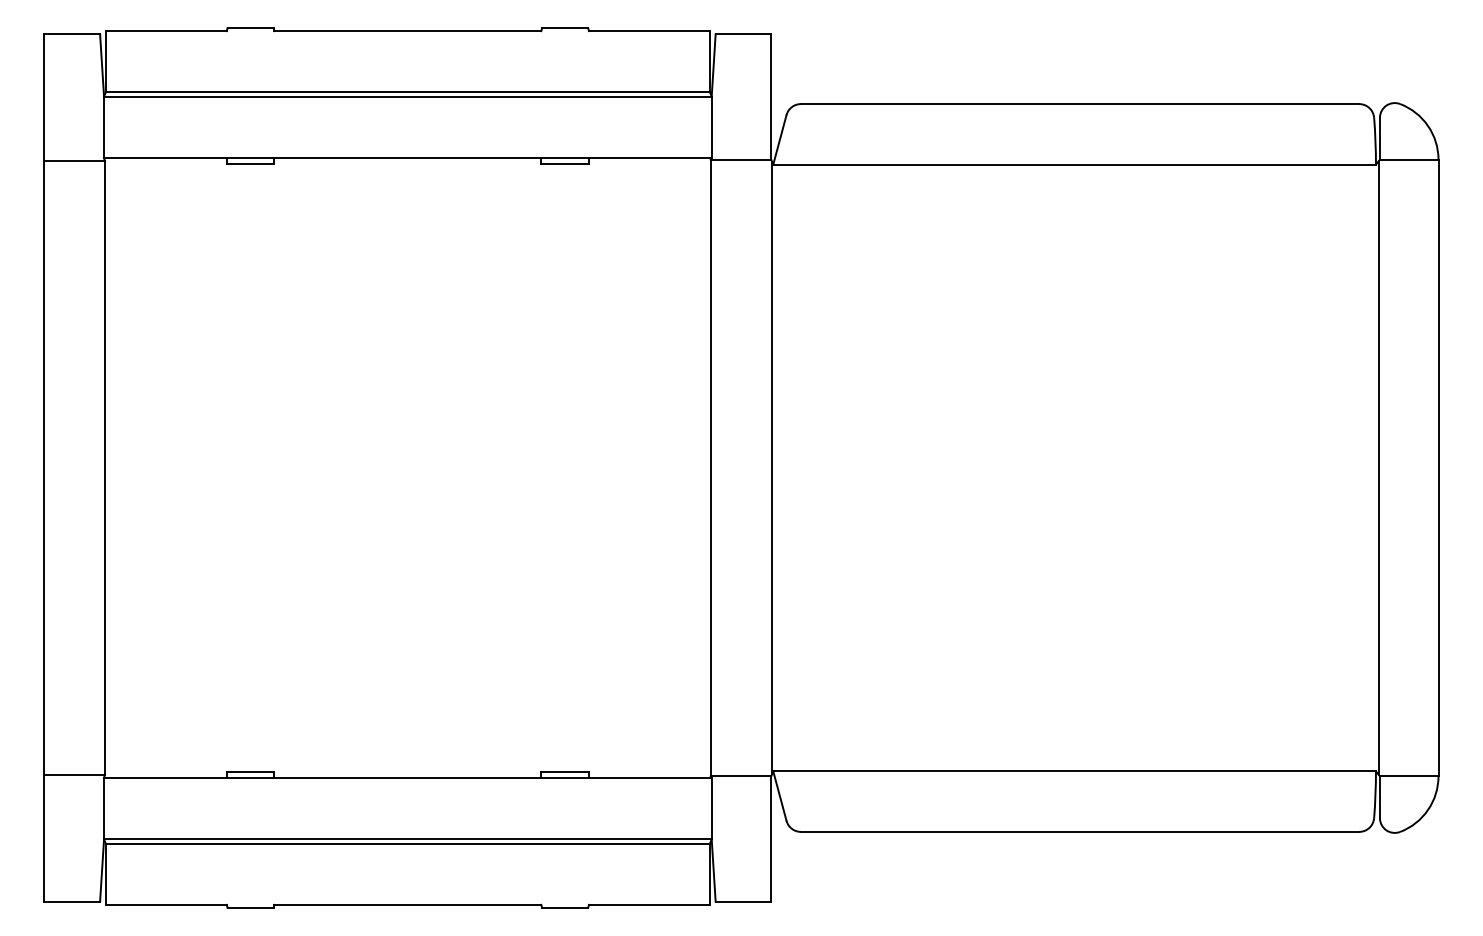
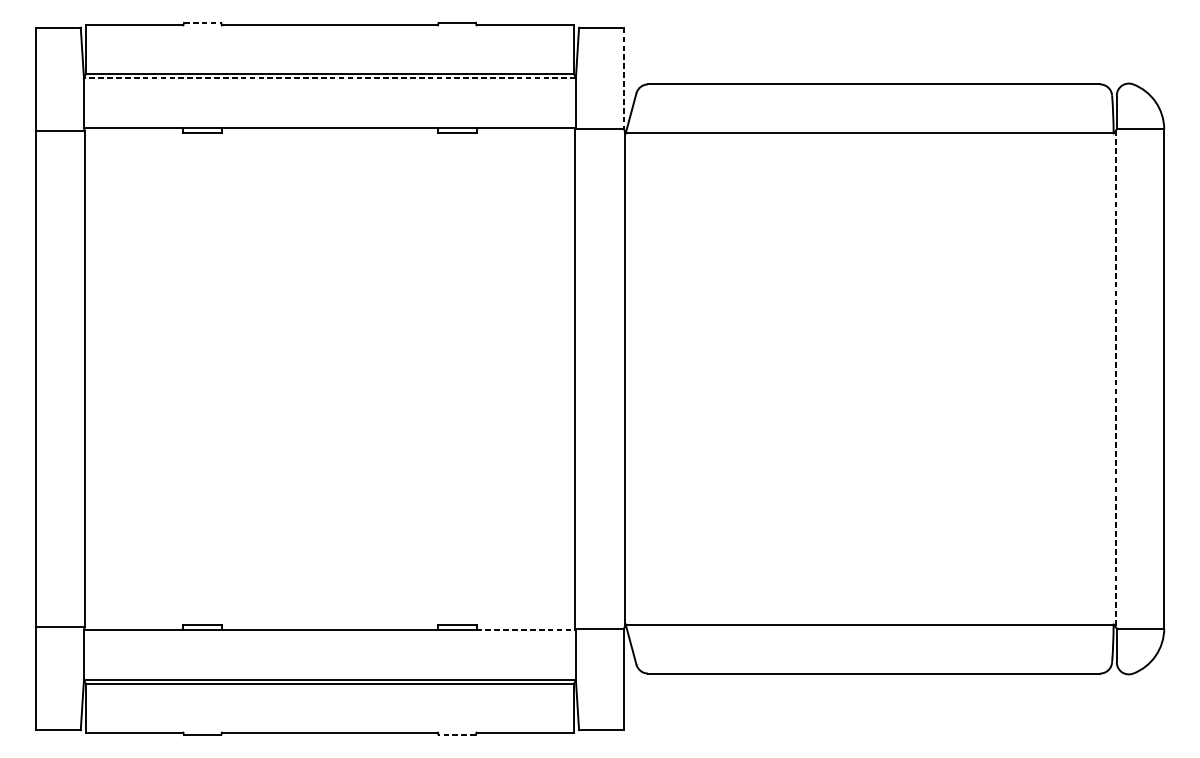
line: (251, 28) -> (203, 23), solid -> dashed
line: (407, 96) -> (329, 78), solid -> dashed
line: (771, 96) -> (624, 78), solid -> dashed
line: (1378, 468) -> (1115, 379), solid -> dashed
line: (650, 777) -> (526, 629), solid -> dashed
line: (564, 907) -> (456, 734), solid -> dashed

